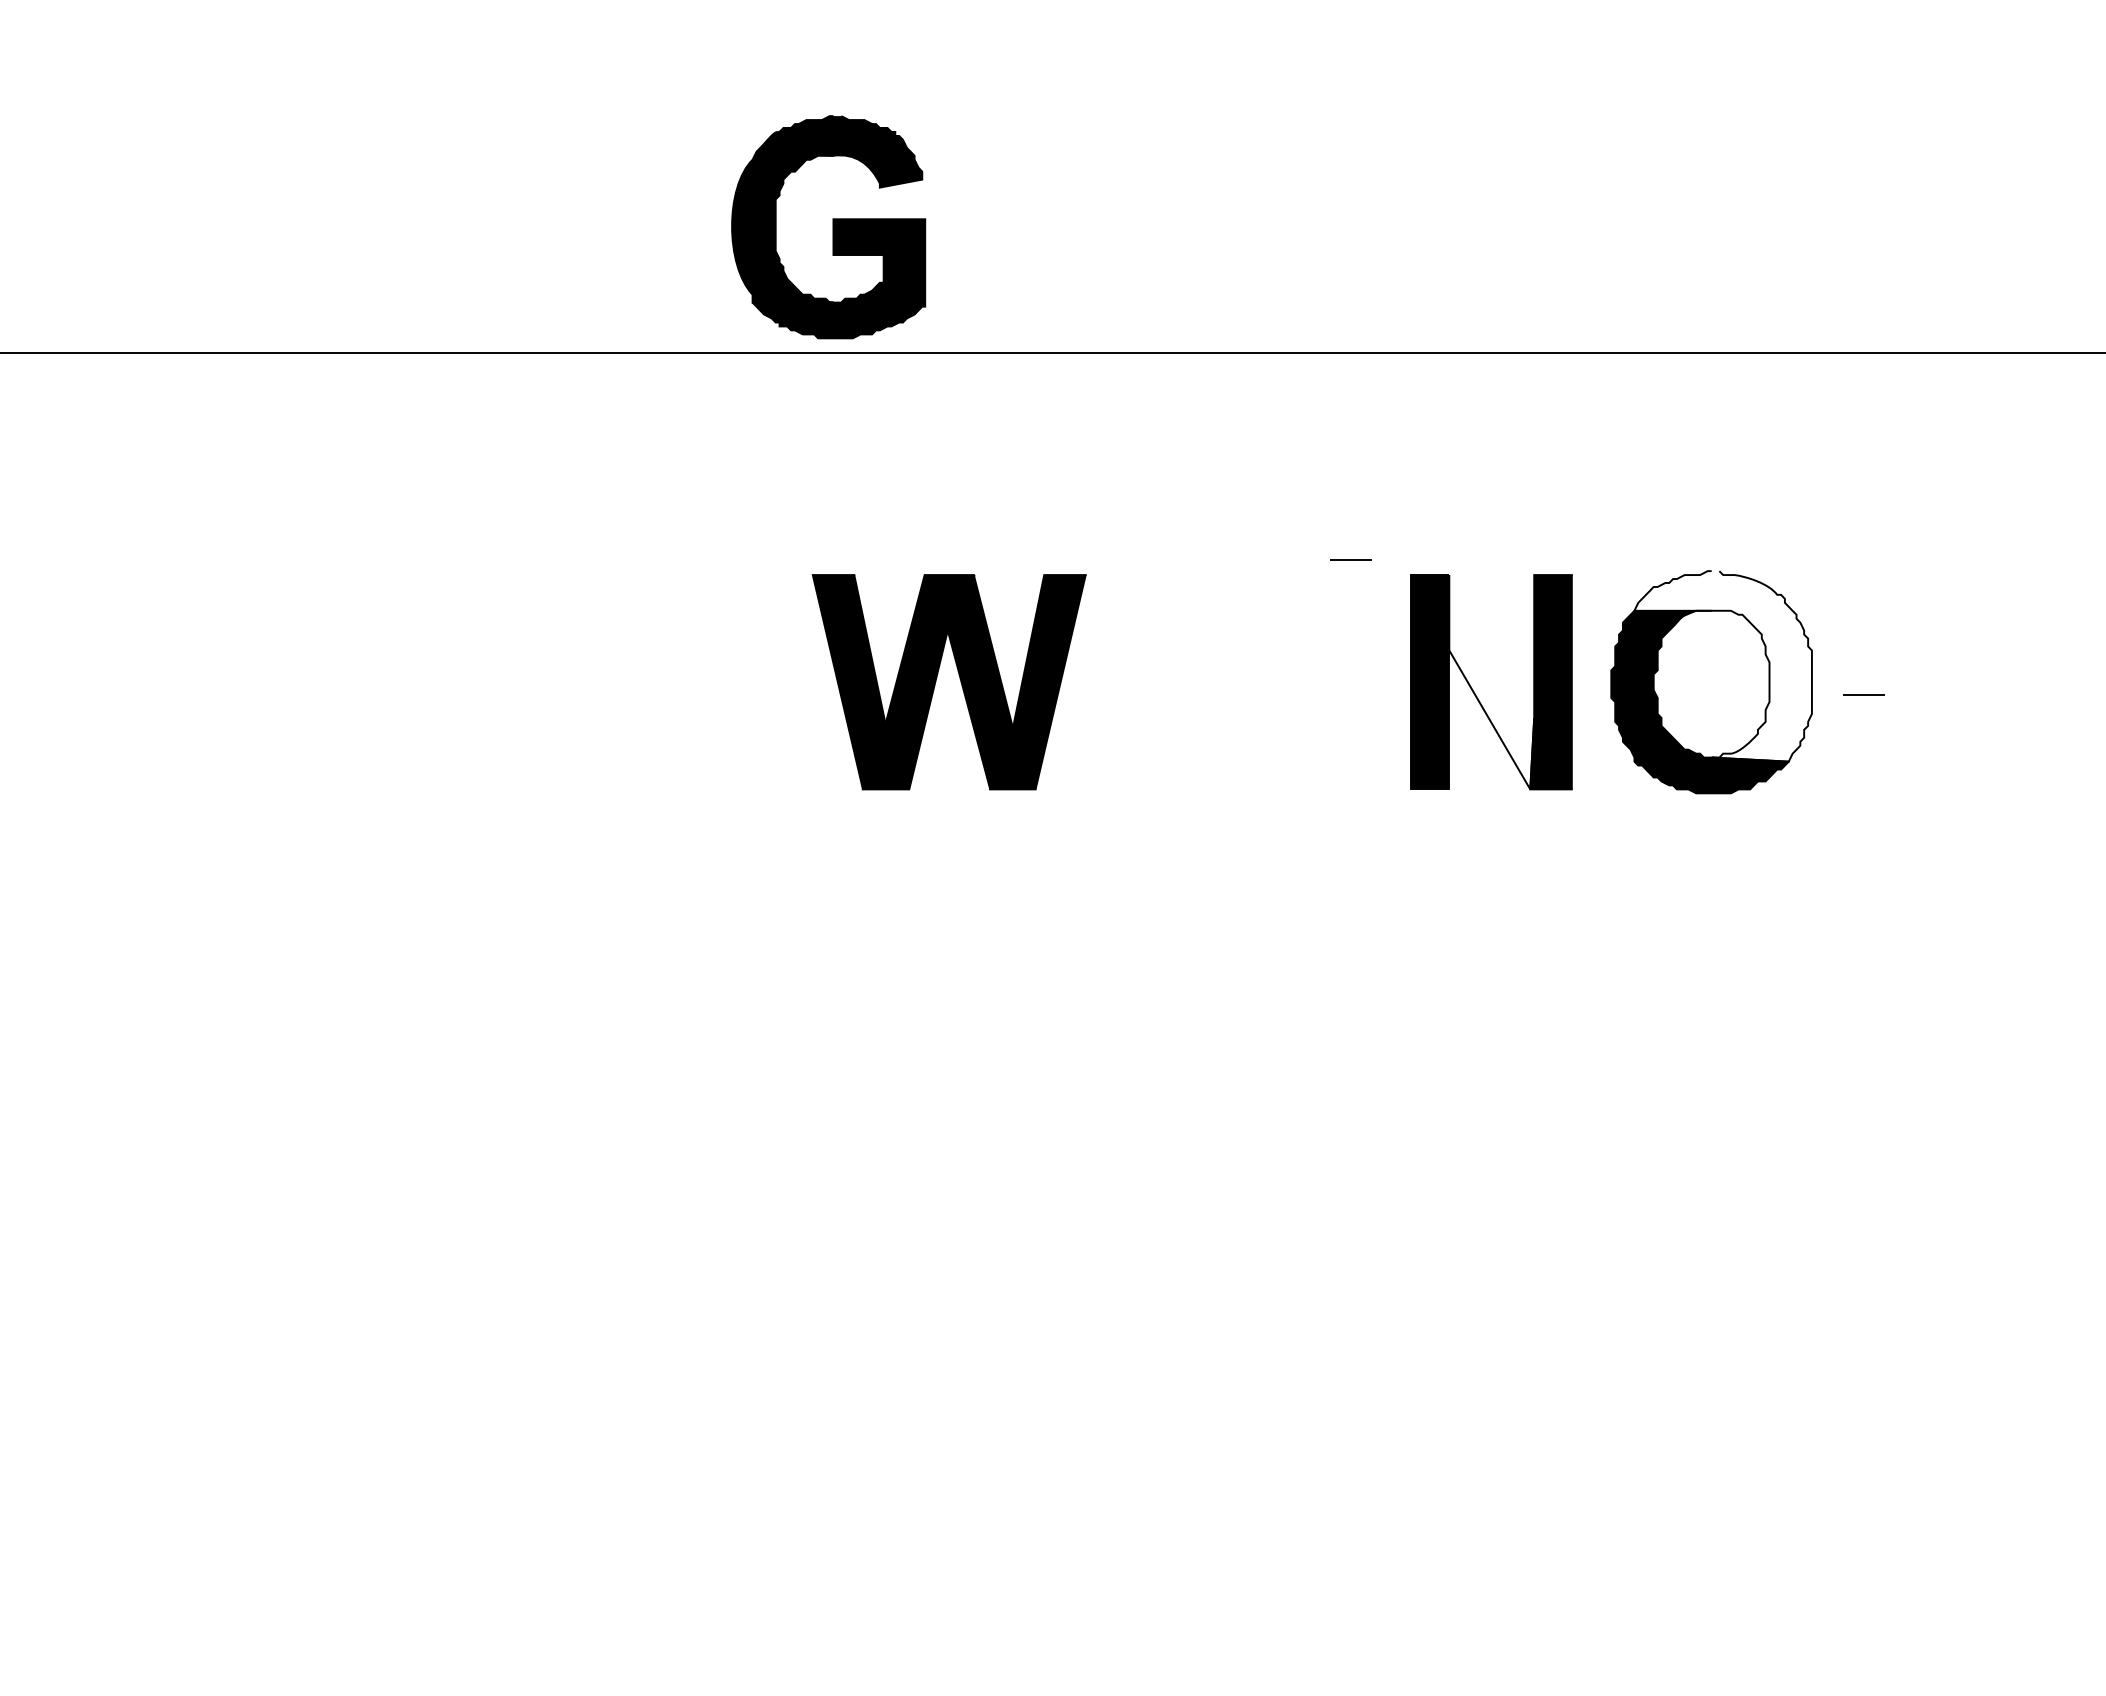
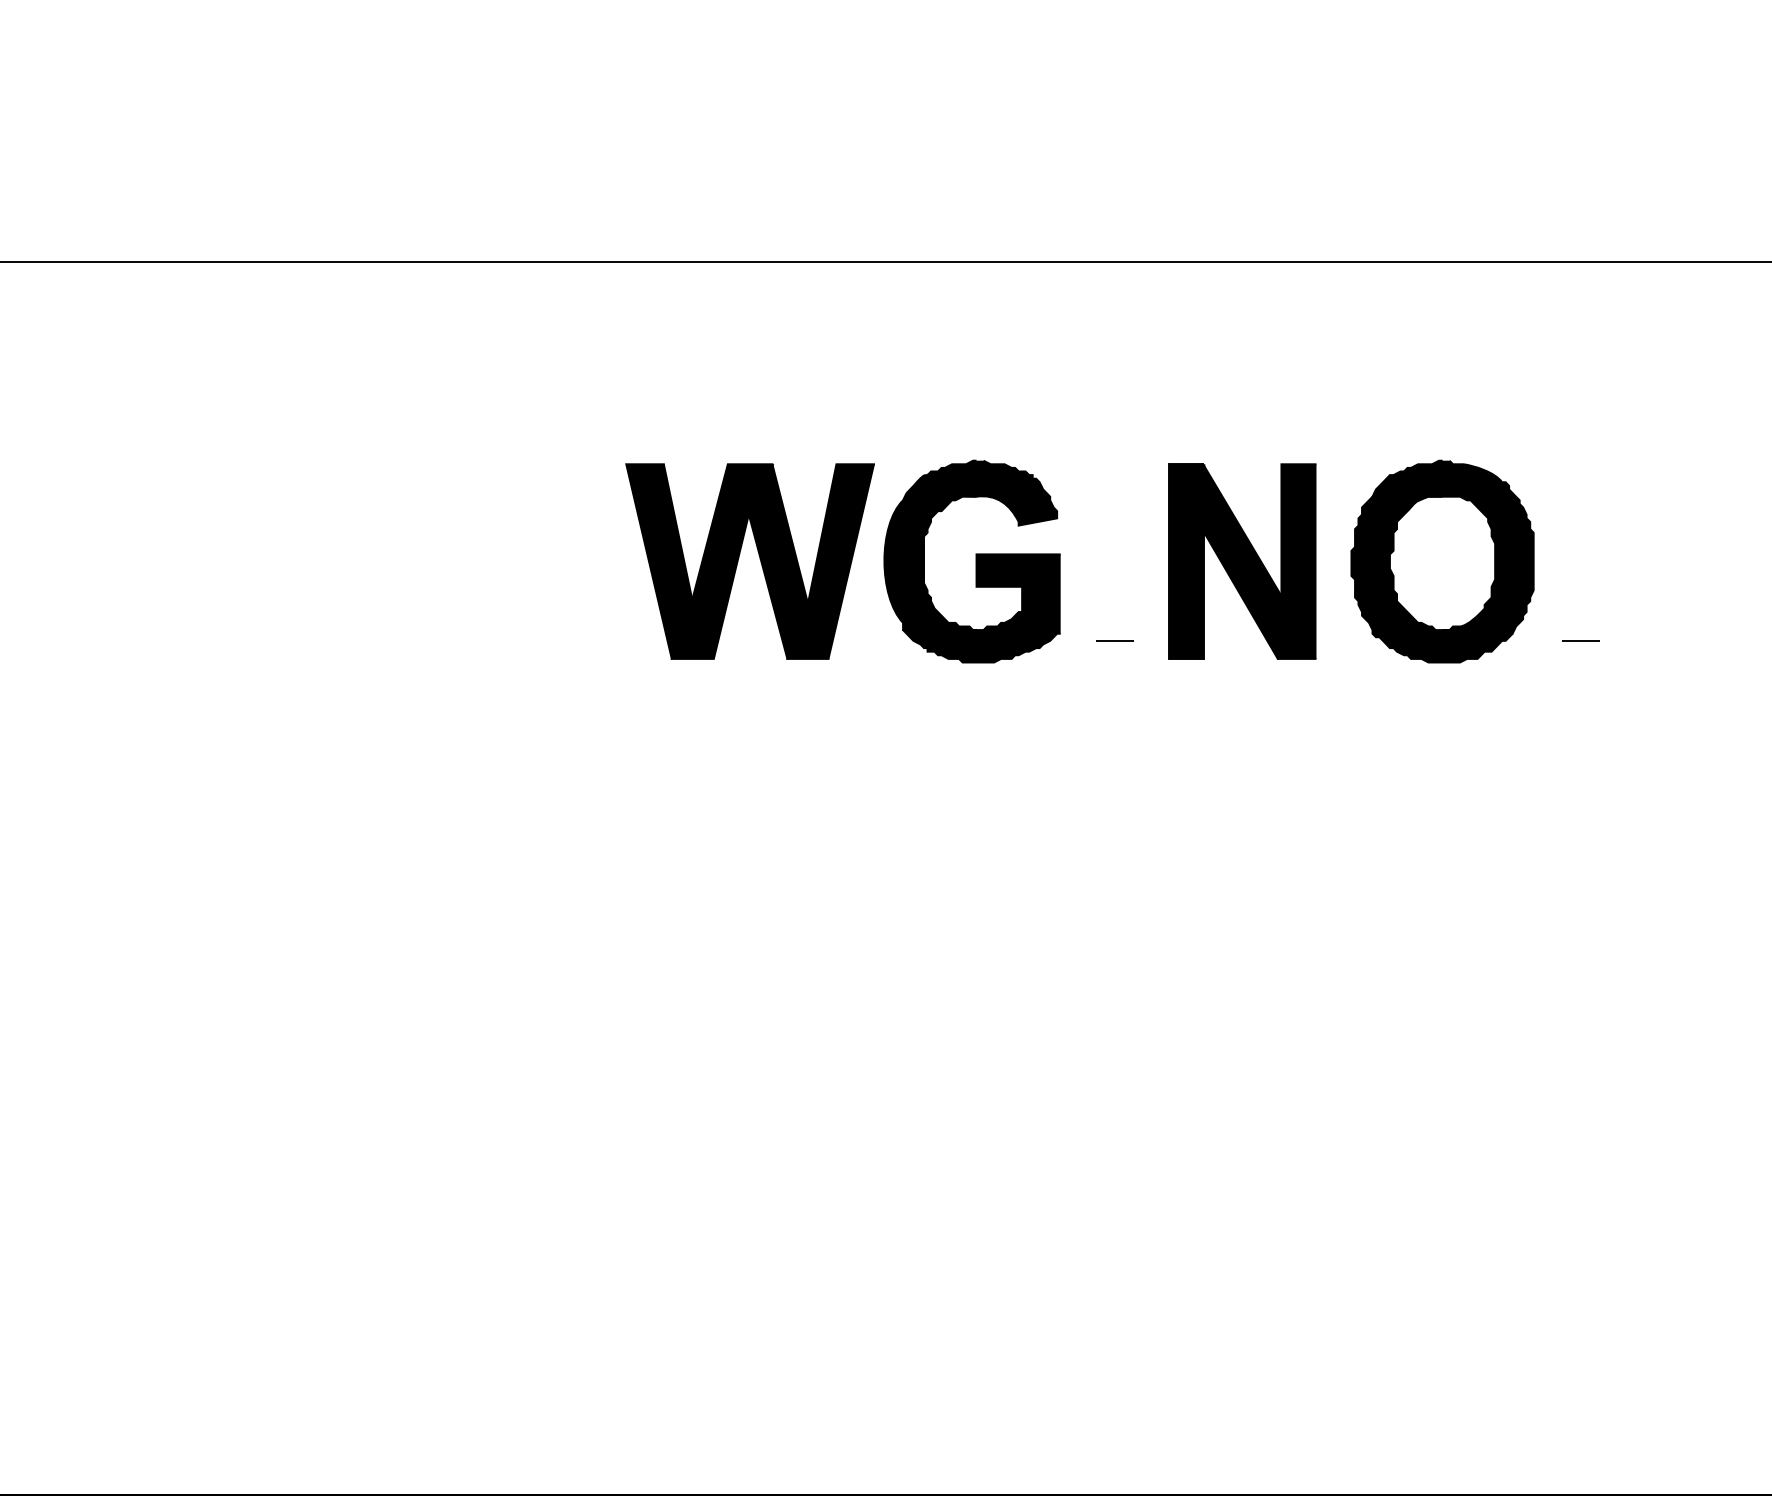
part: (828, 227) -> (971, 561), moved
line: (1350, 559) -> (1114, 640), moved
fill: (1722, 666) -> (1452, 547), added
fill: (1491, 682) -> (1242, 561), added
line: (1863, 694) -> (1580, 640), moved

